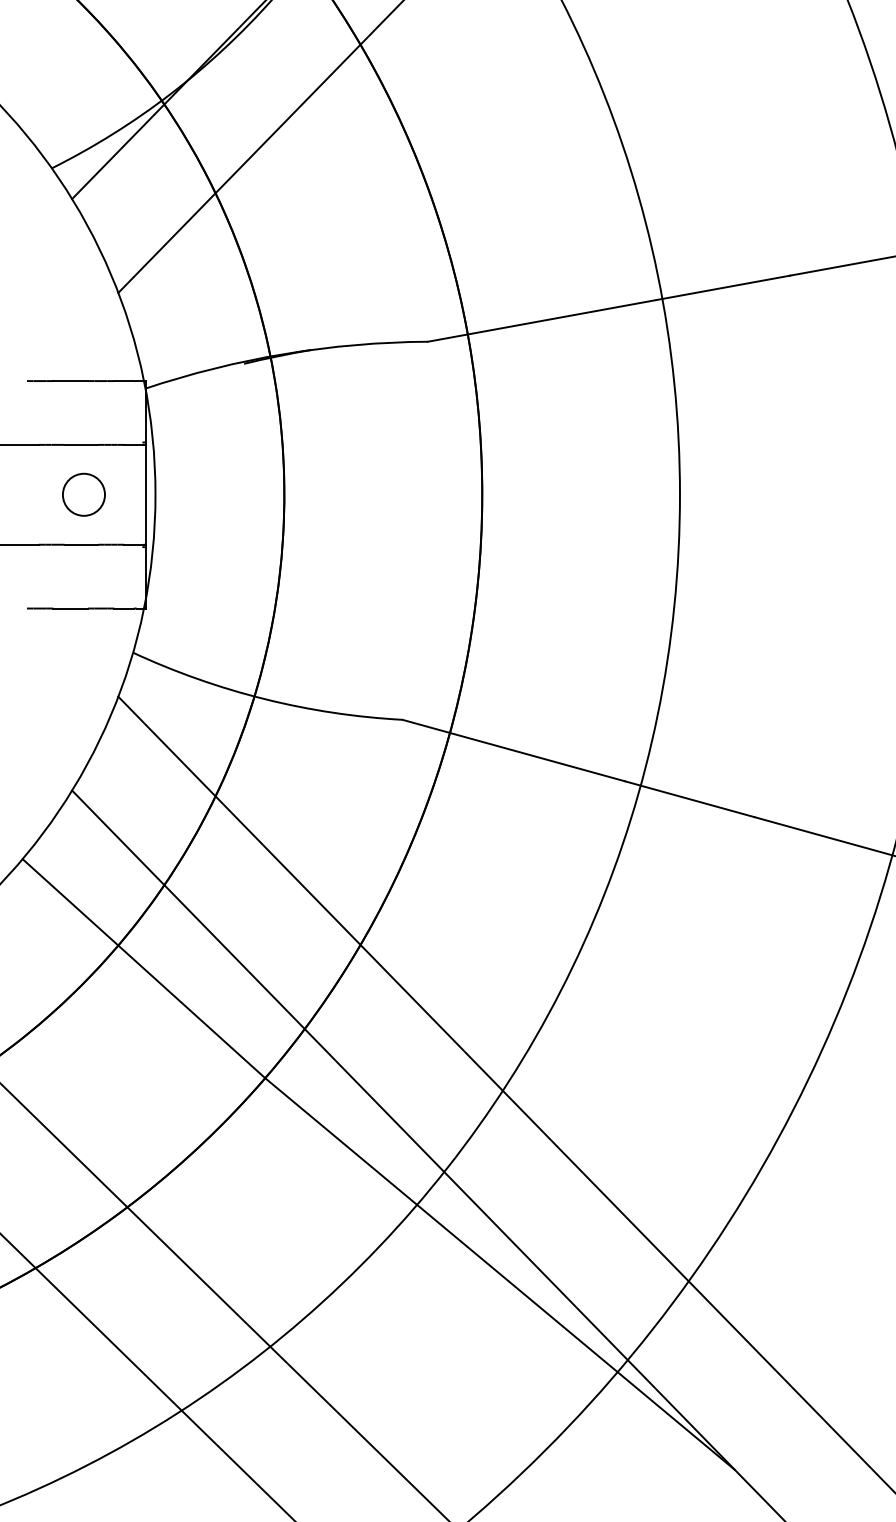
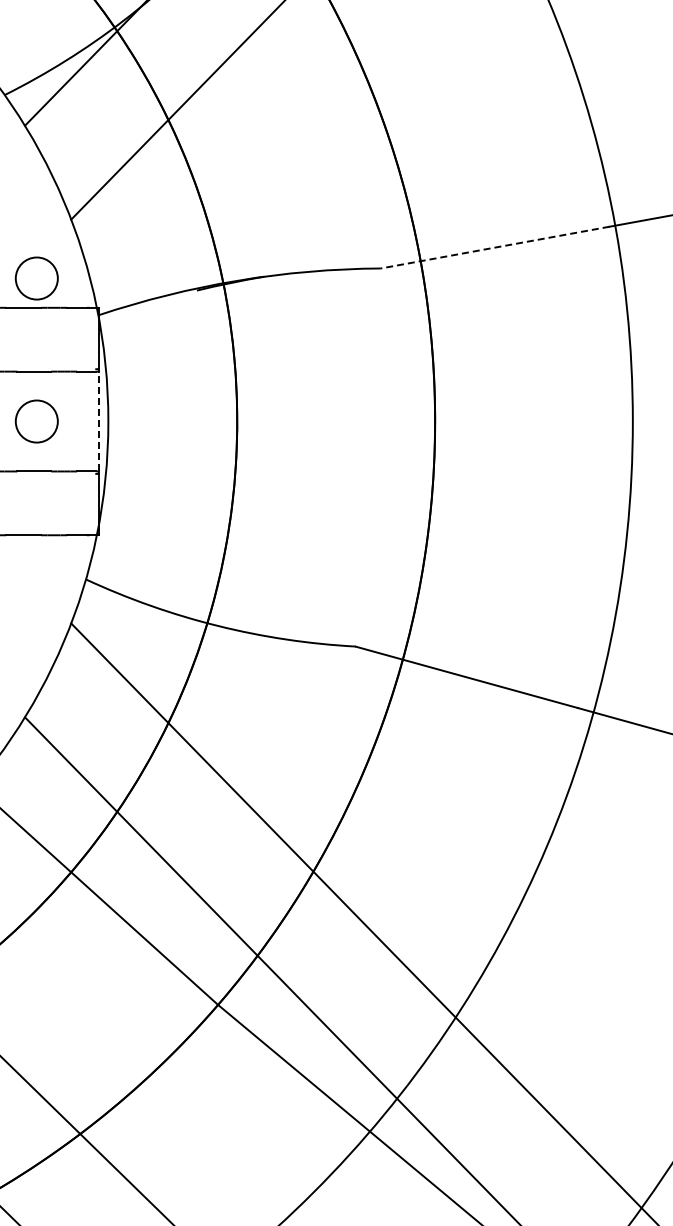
line: (541, 320) -> (494, 247), solid -> dashed
circle: (83, 351) -> (36, 278), added
line: (145, 494) -> (98, 421), solid -> dashed

